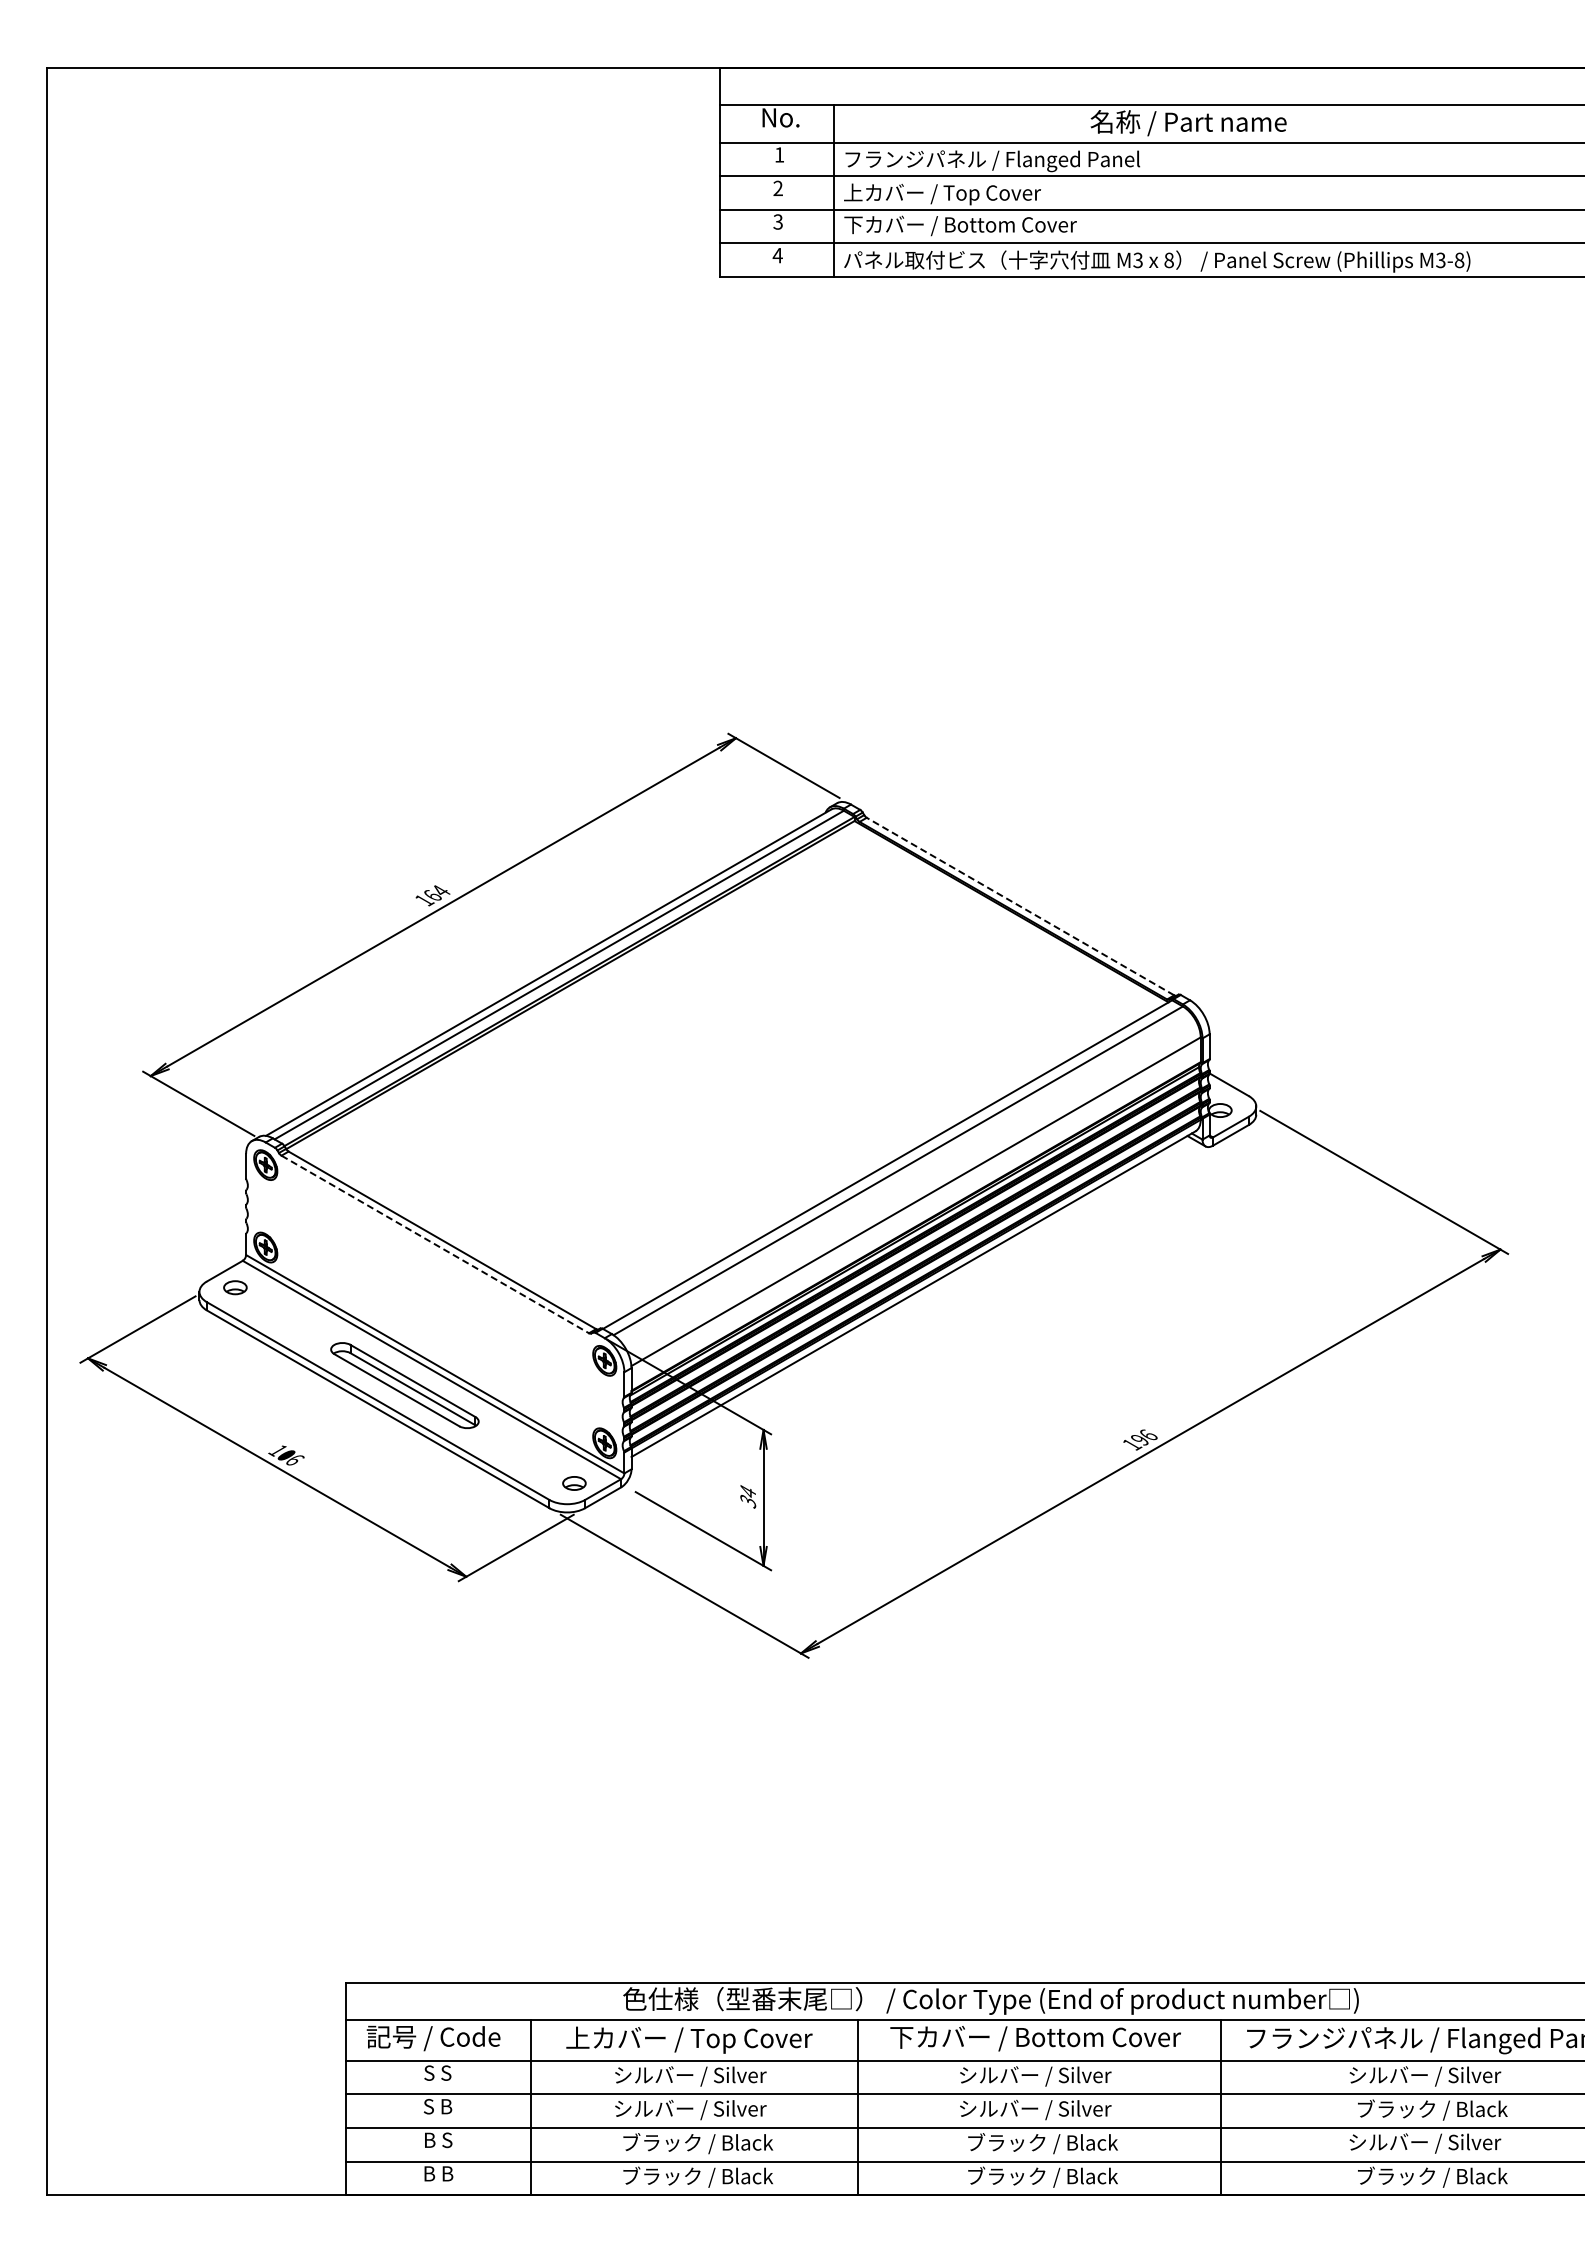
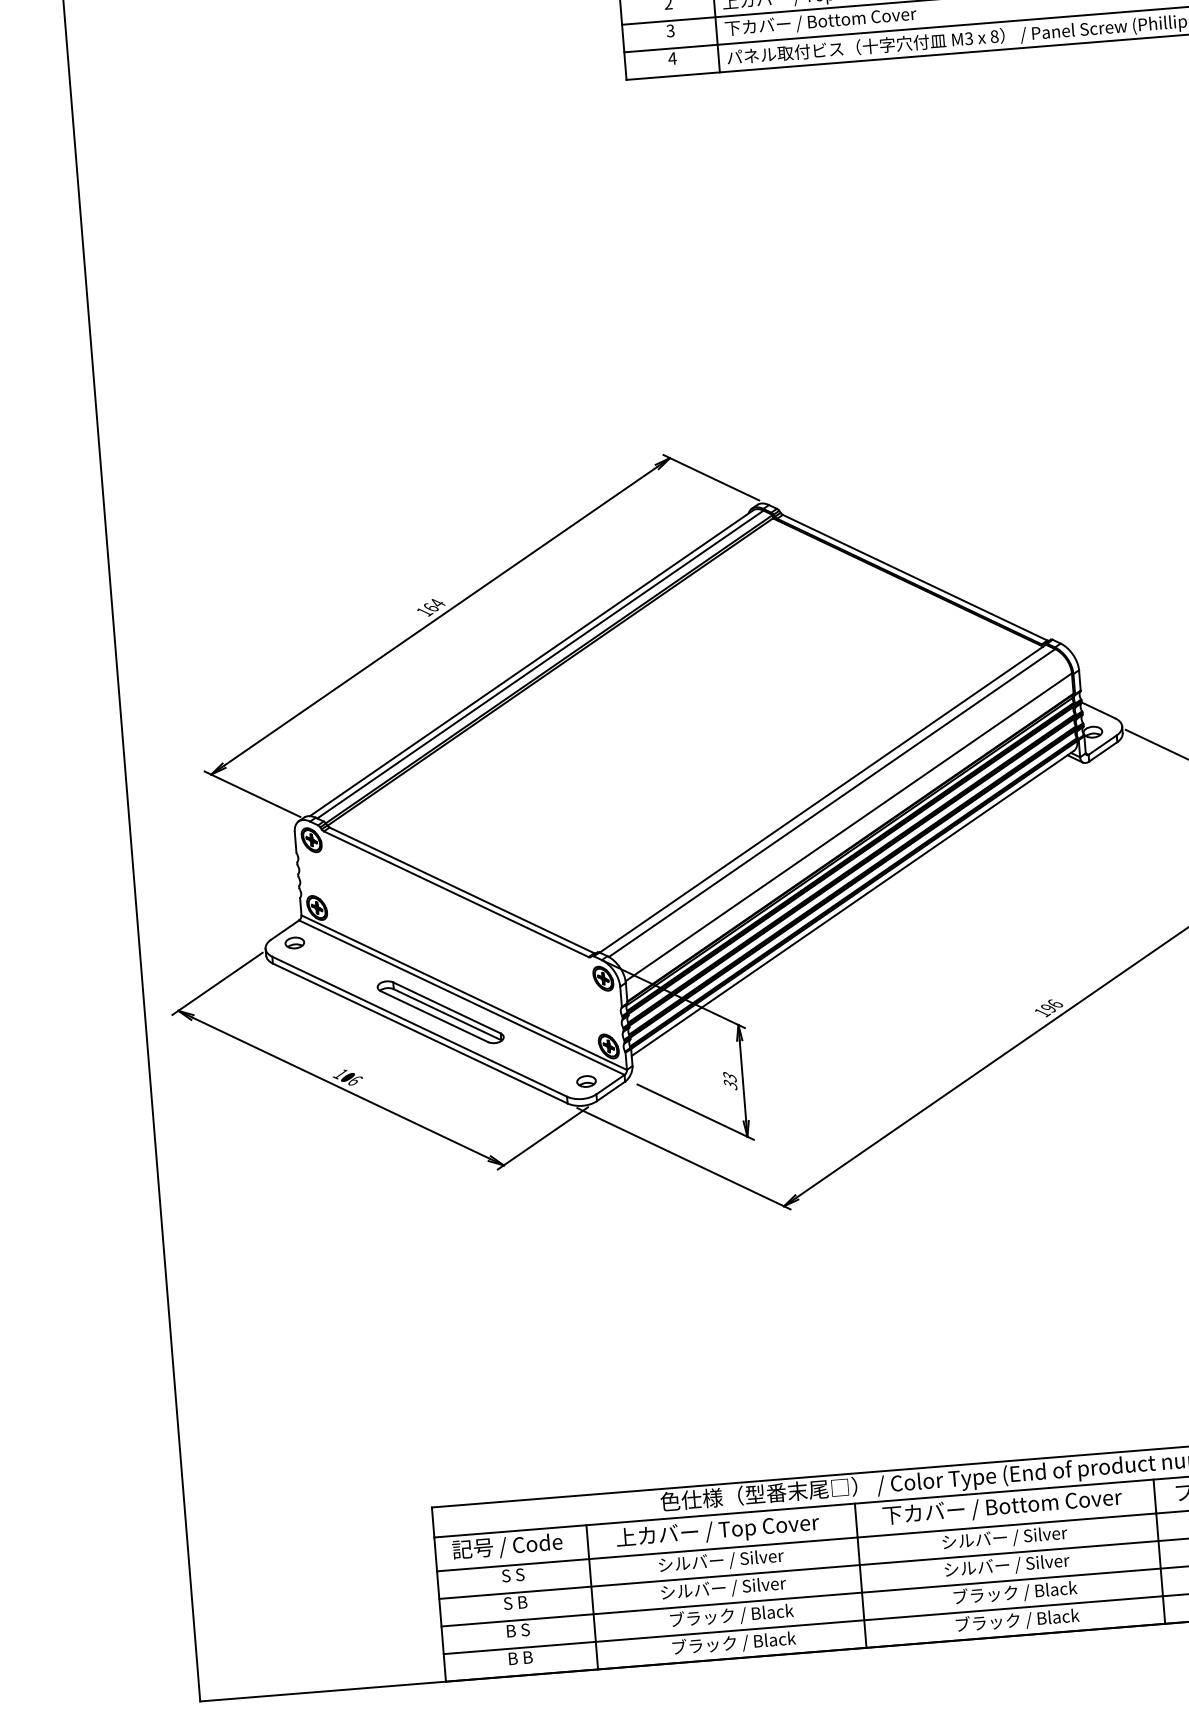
line: (1020, 906) -> (915, 577), dashed -> solid
line: (435, 1244) -> (456, 894), dashed -> solid
text: (748, 1492) -> (730, 1077), 34 -> 33

